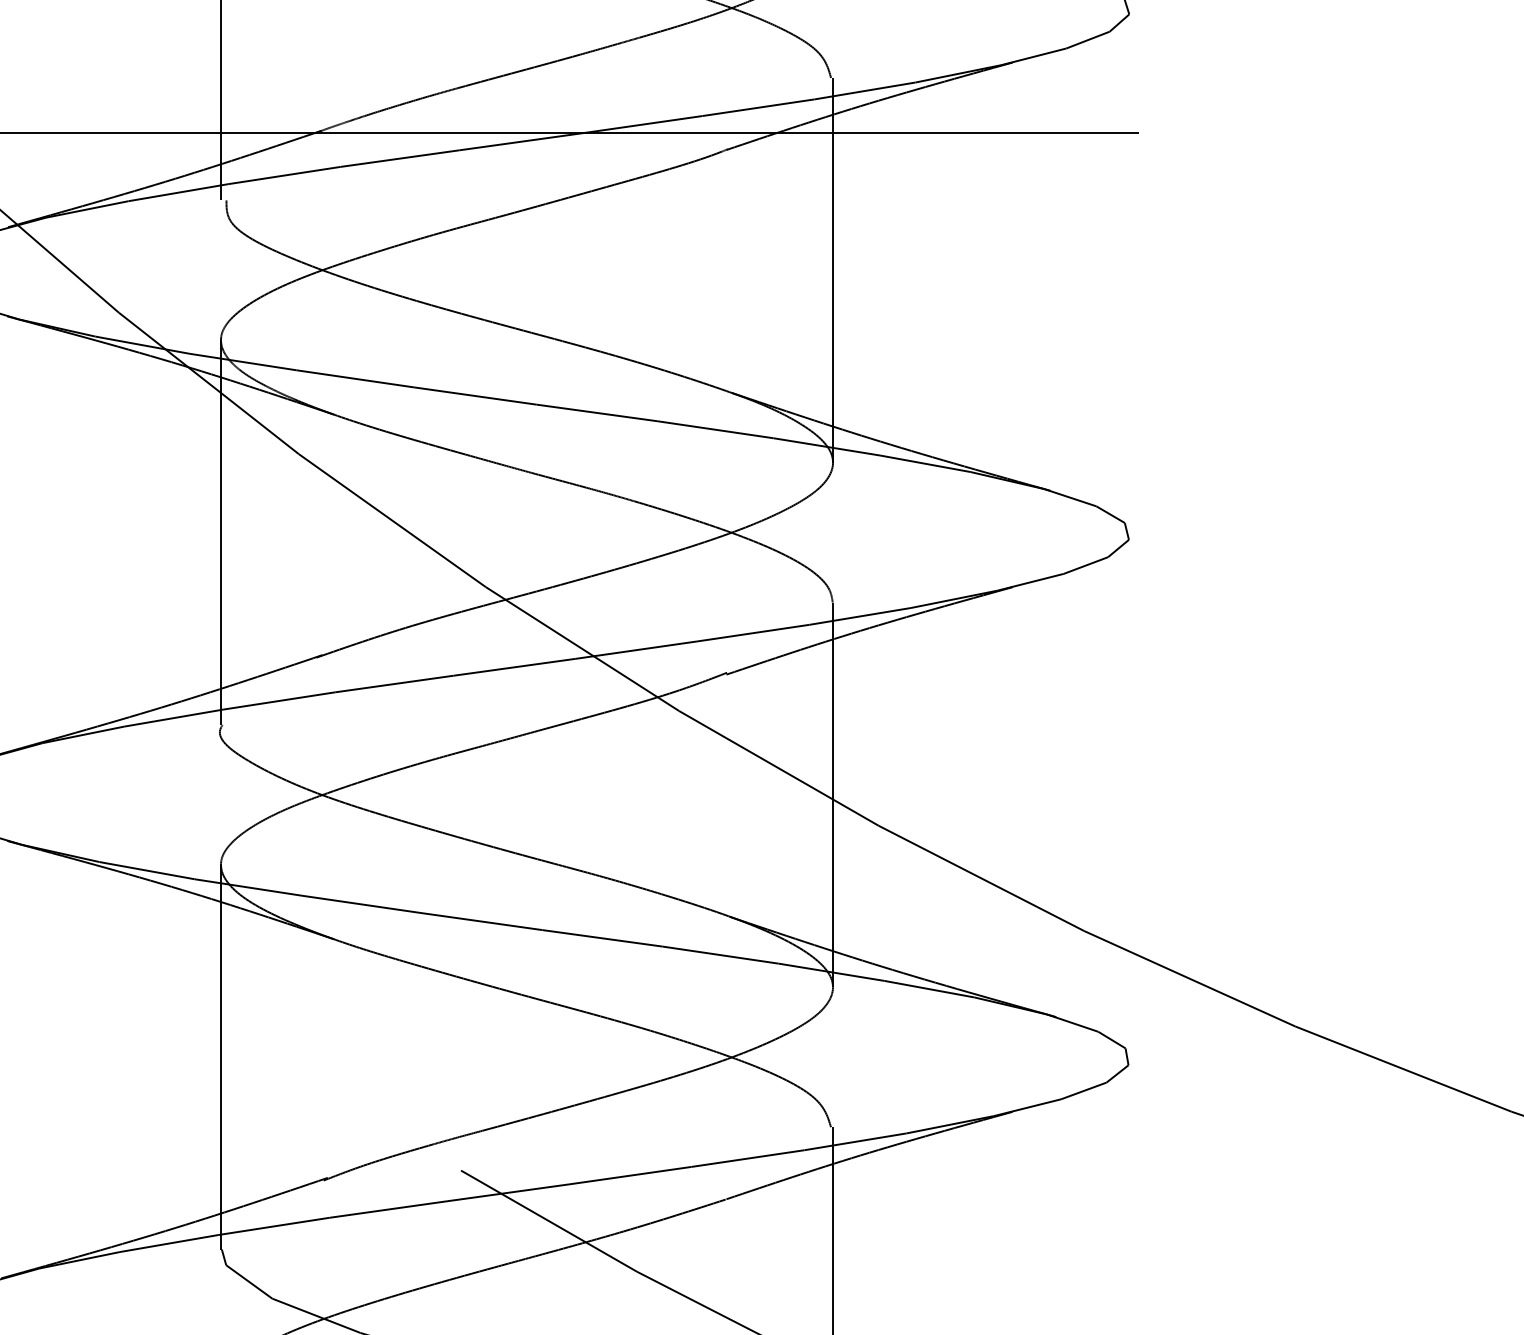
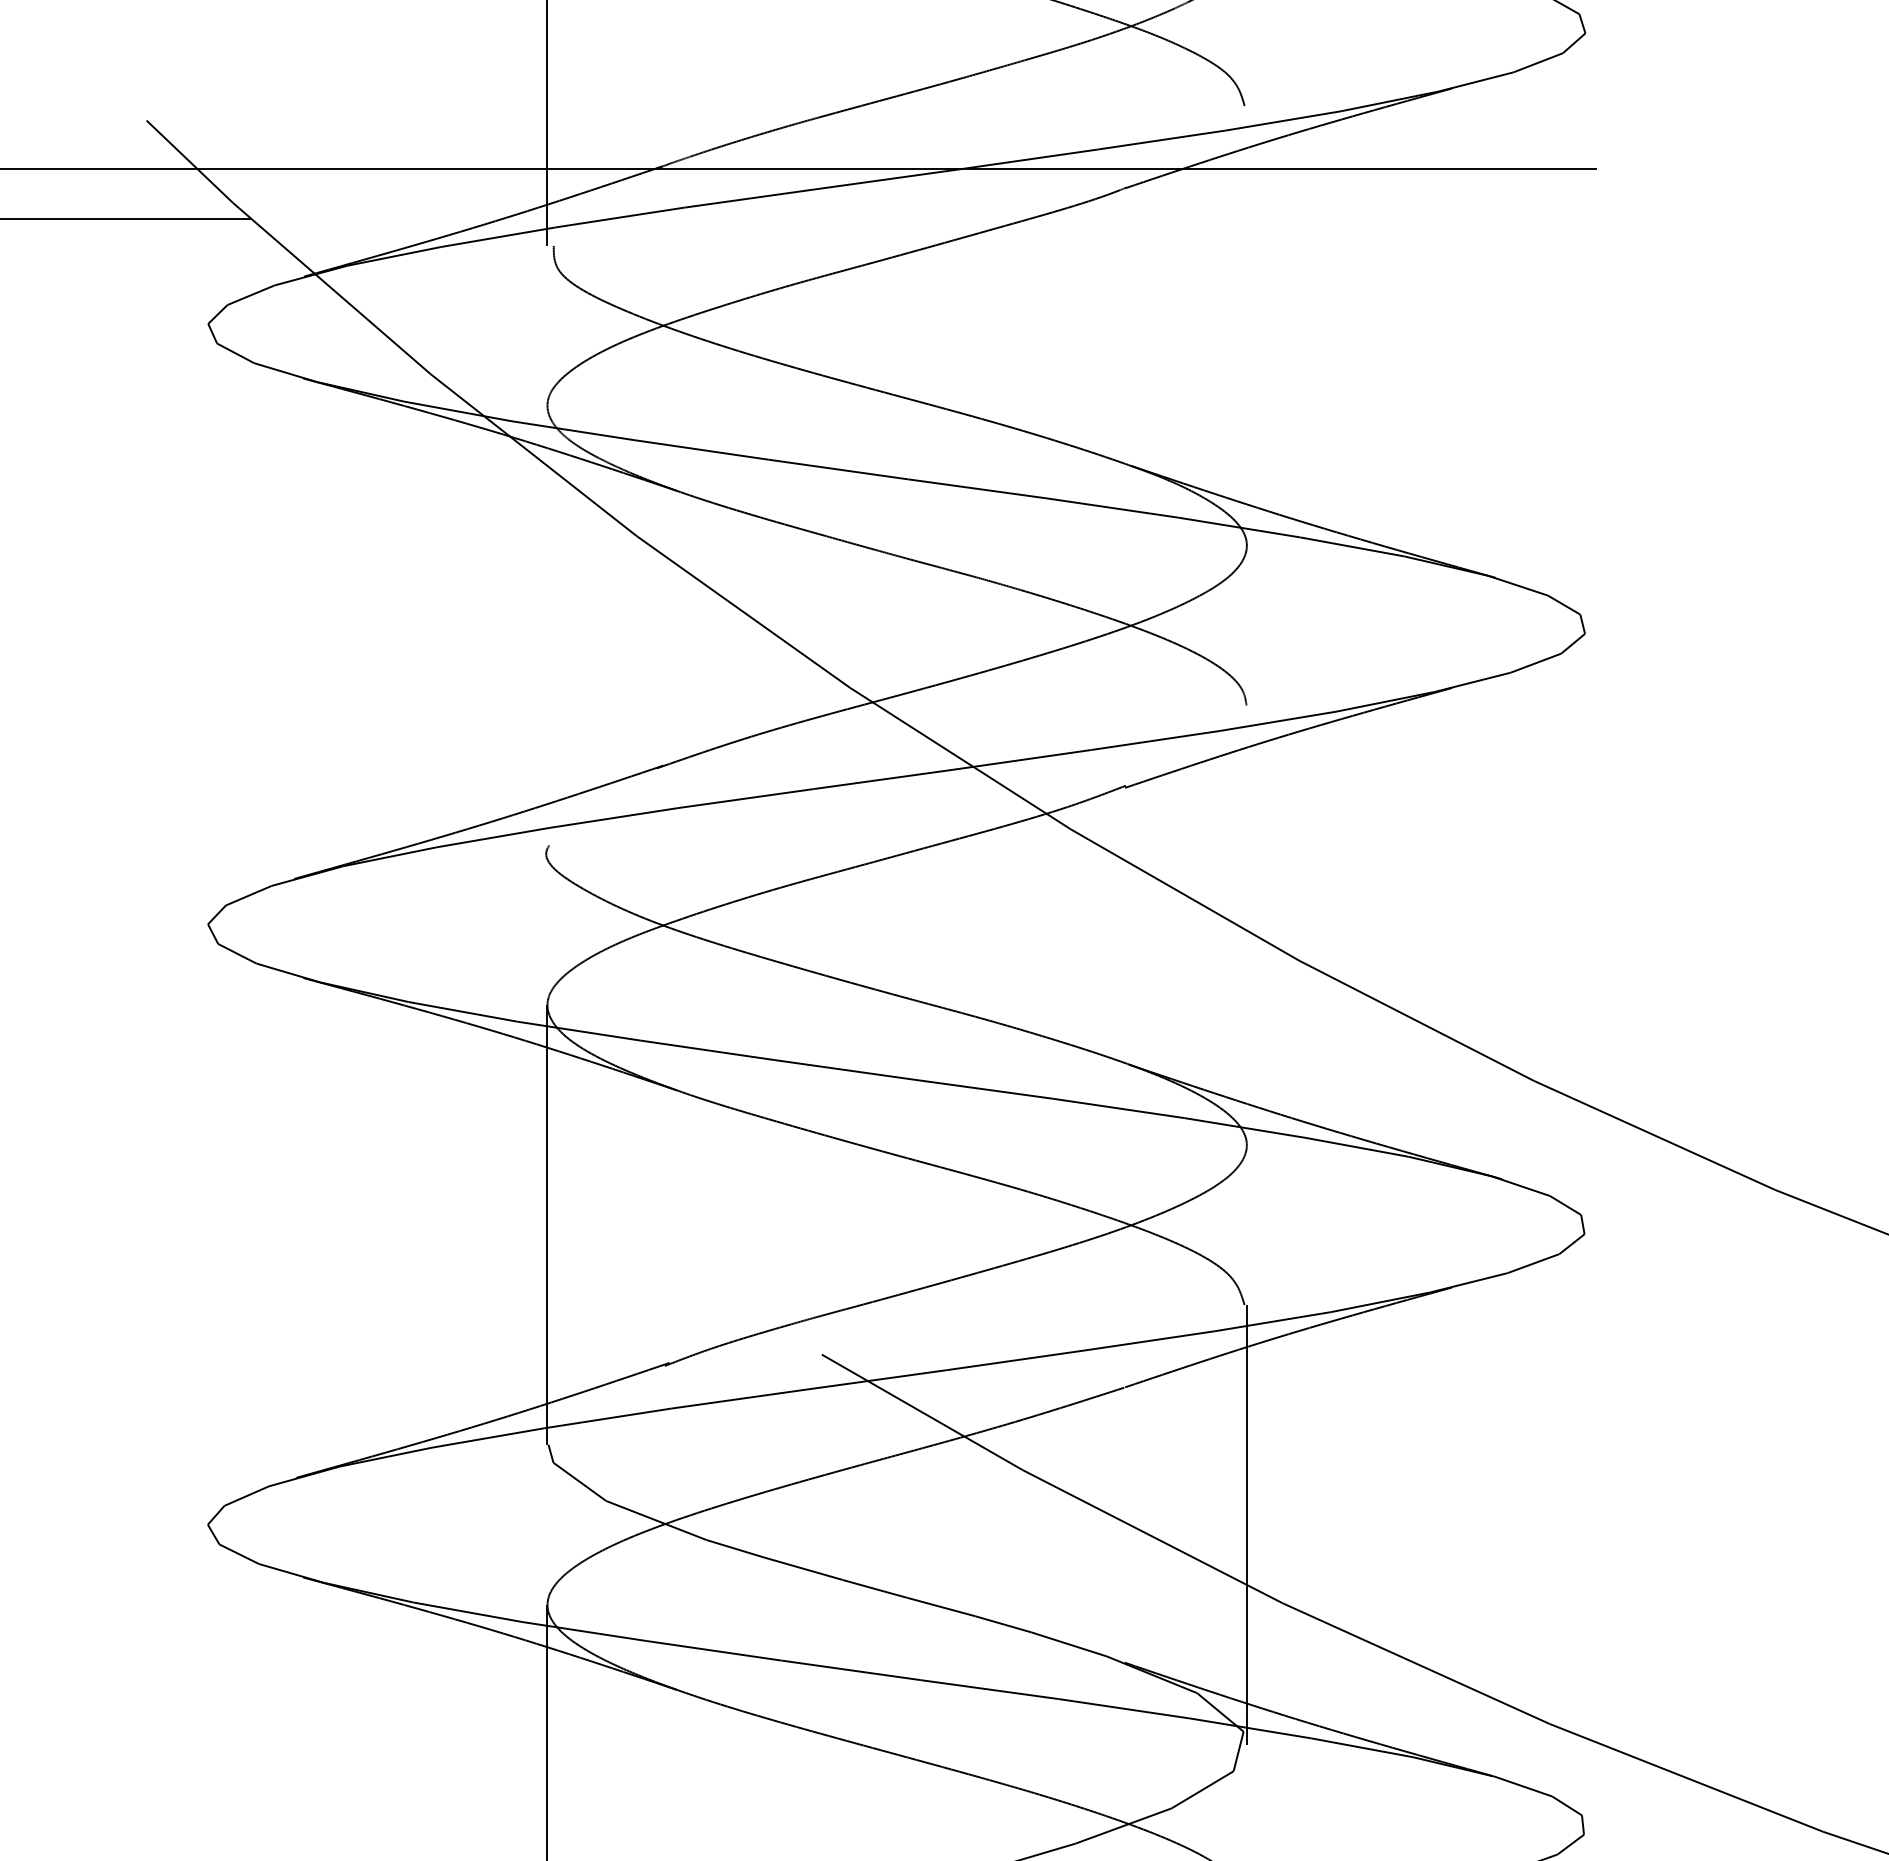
line: (832, 270) -> (1246, 325), removed
line: (221, 532) -> (547, 625), removed
line: (832, 795) -> (1246, 925), removed

